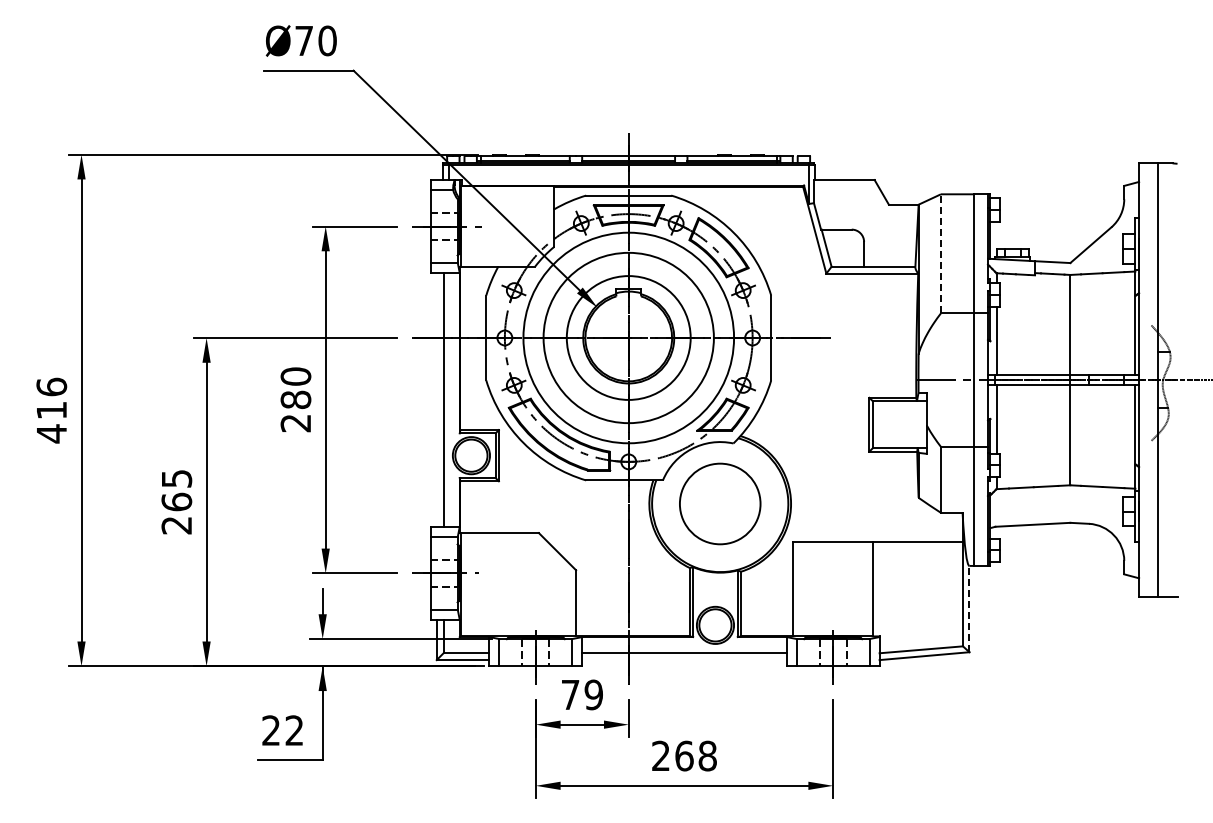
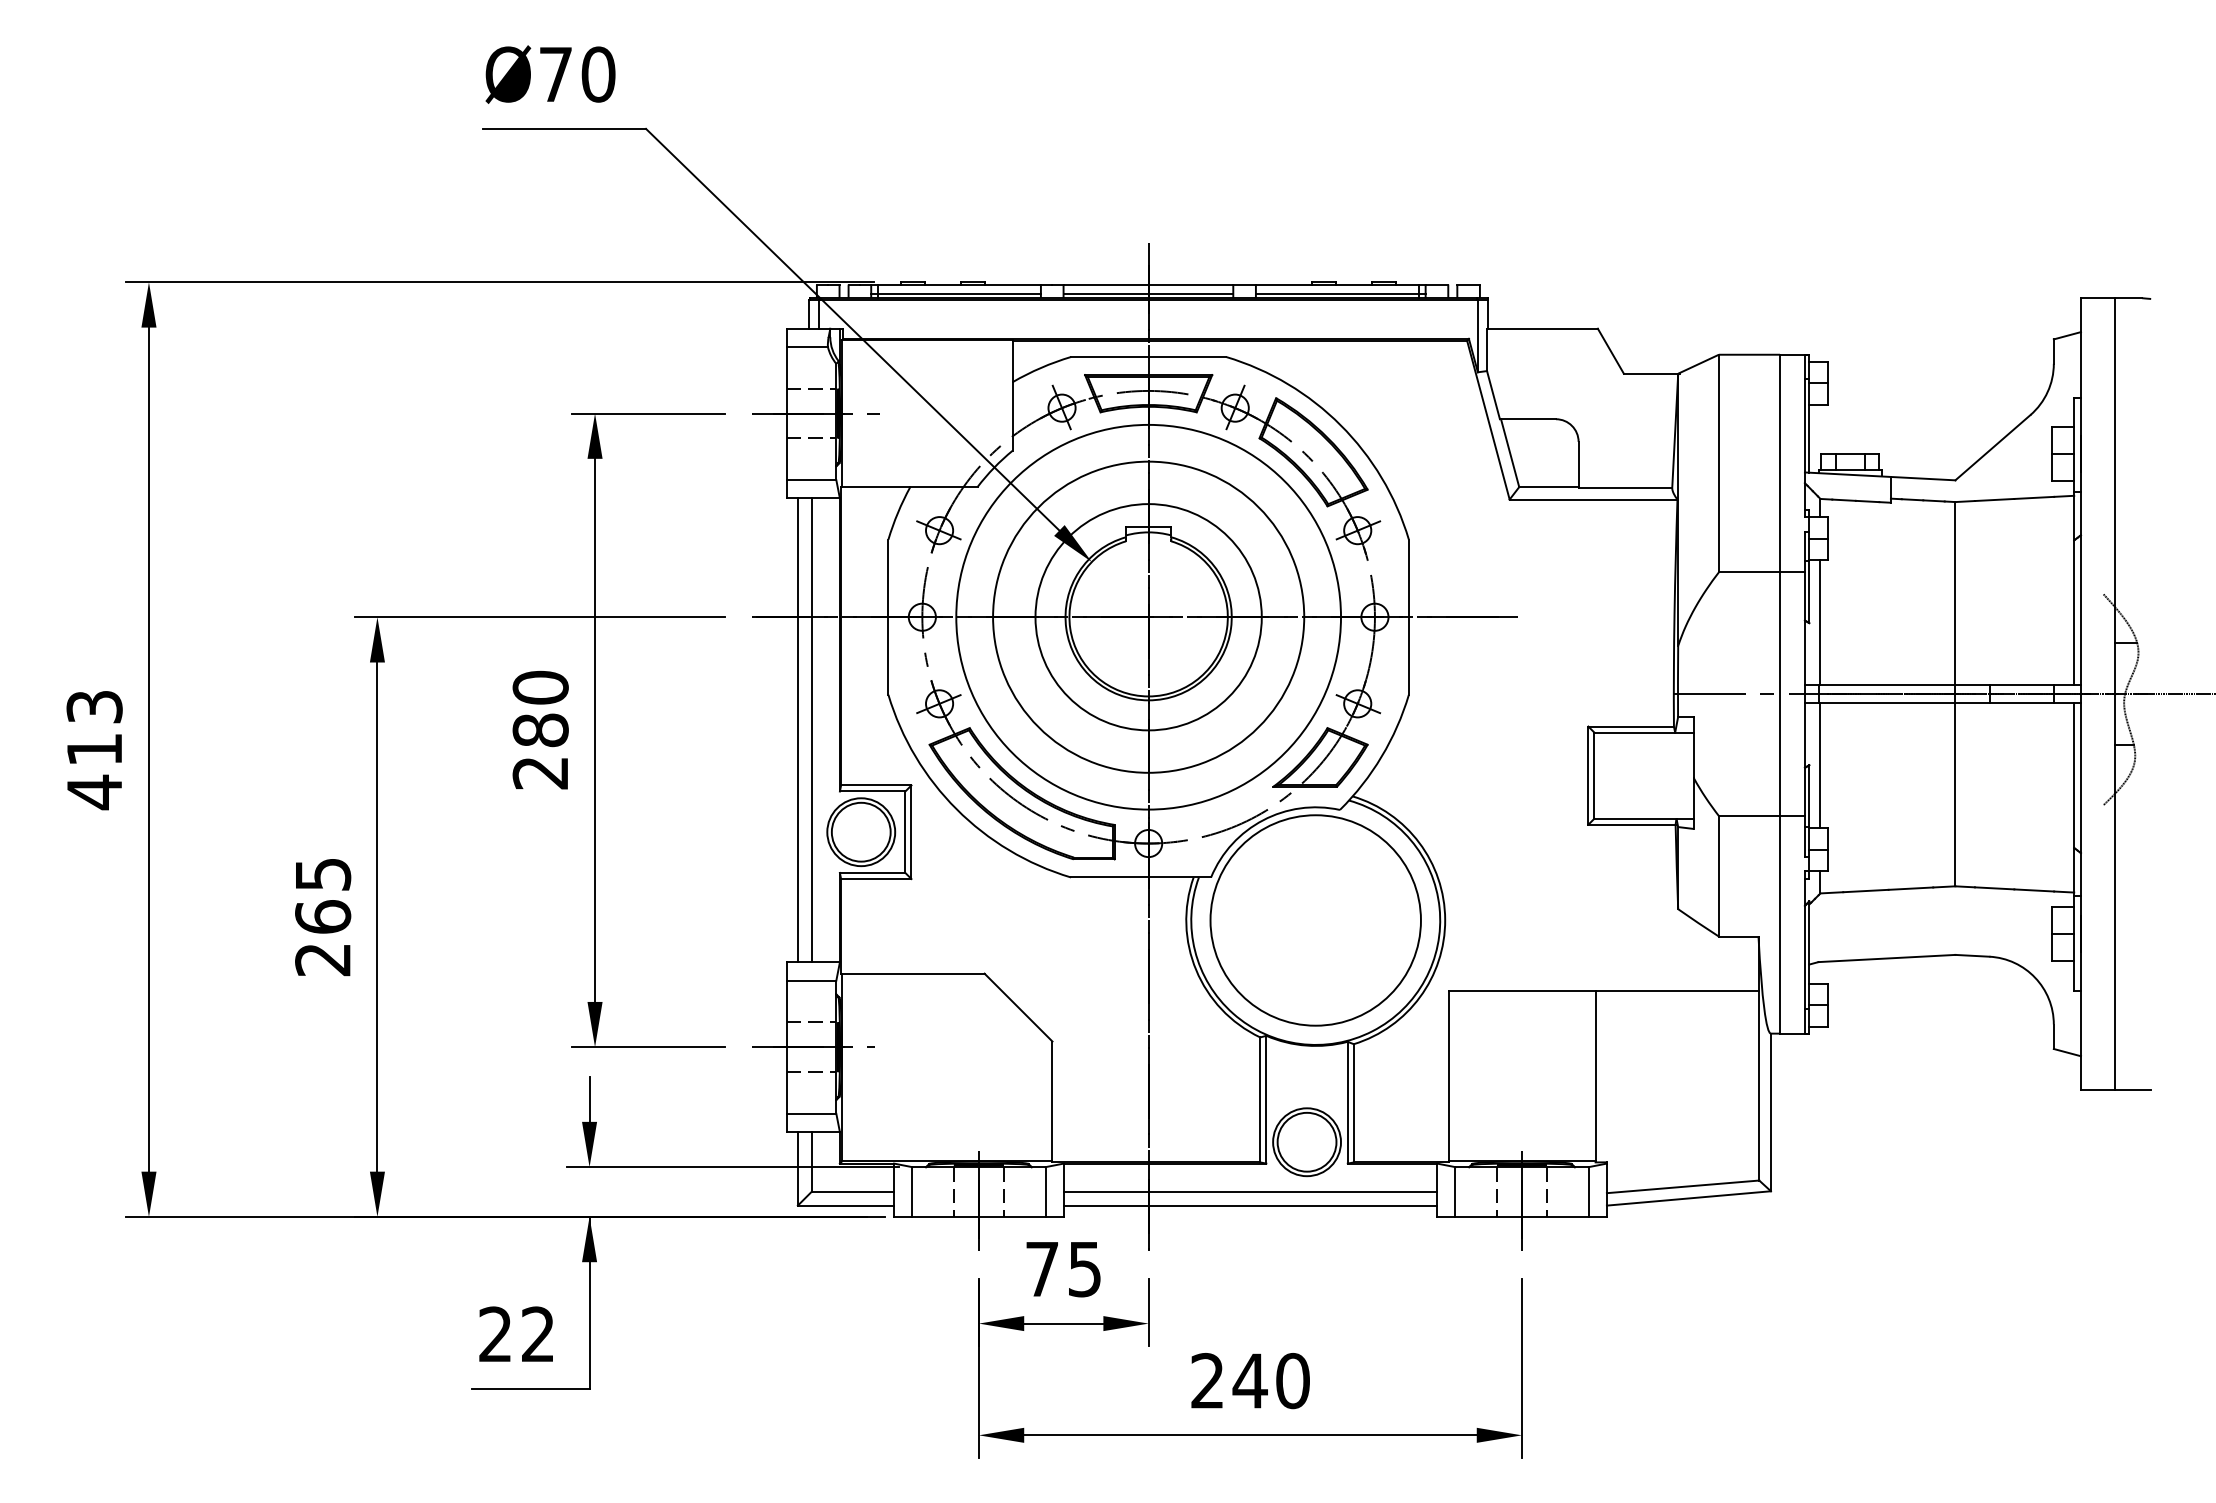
line: (940, 253) -> (1718, 462), dashed -> solid
text: (51, 386) -> (94, 705), 416 -> 413
line: (436, 399) -> (797, 729), added
circle: (719, 503) -> (1314, 919), size x1.43
line: (969, 608) -> (1771, 1111), dashed -> solid
line: (684, 660) -> (1250, 1206), added
text: (593, 694) -> (1084, 1268), 79 -> 75
text: (695, 755) -> (1270, 1379), 268 -> 240

